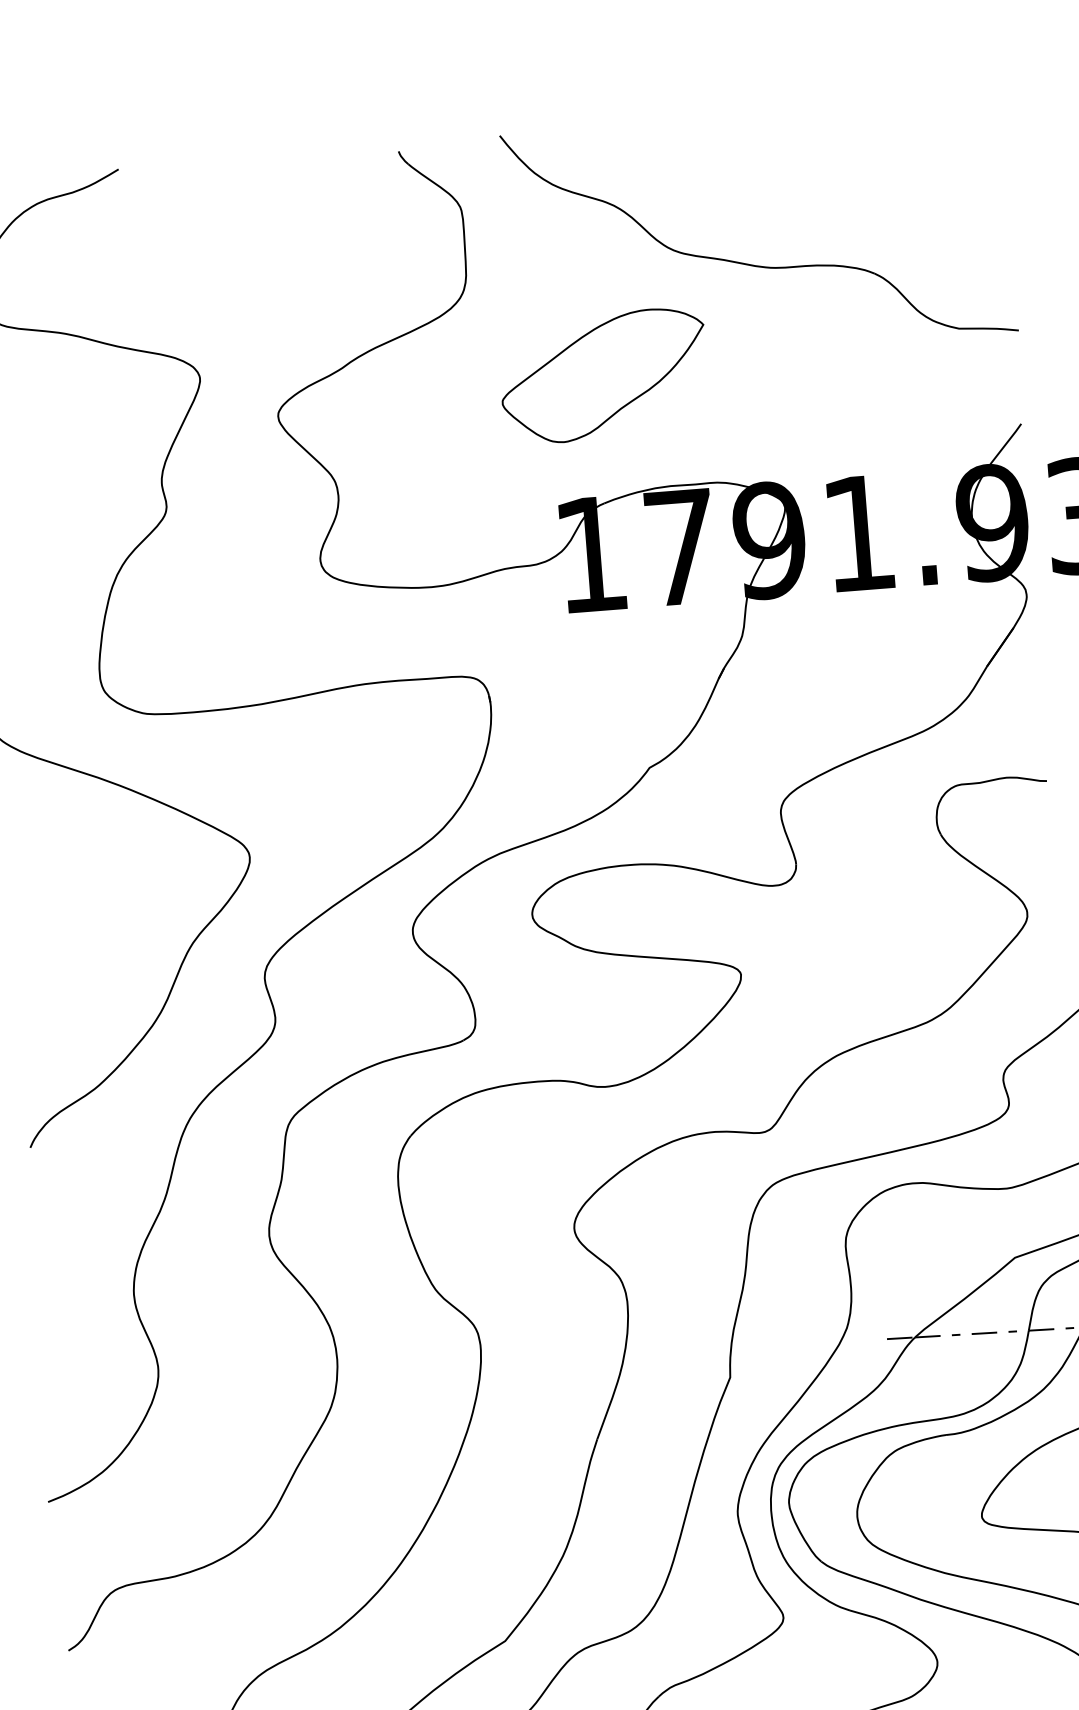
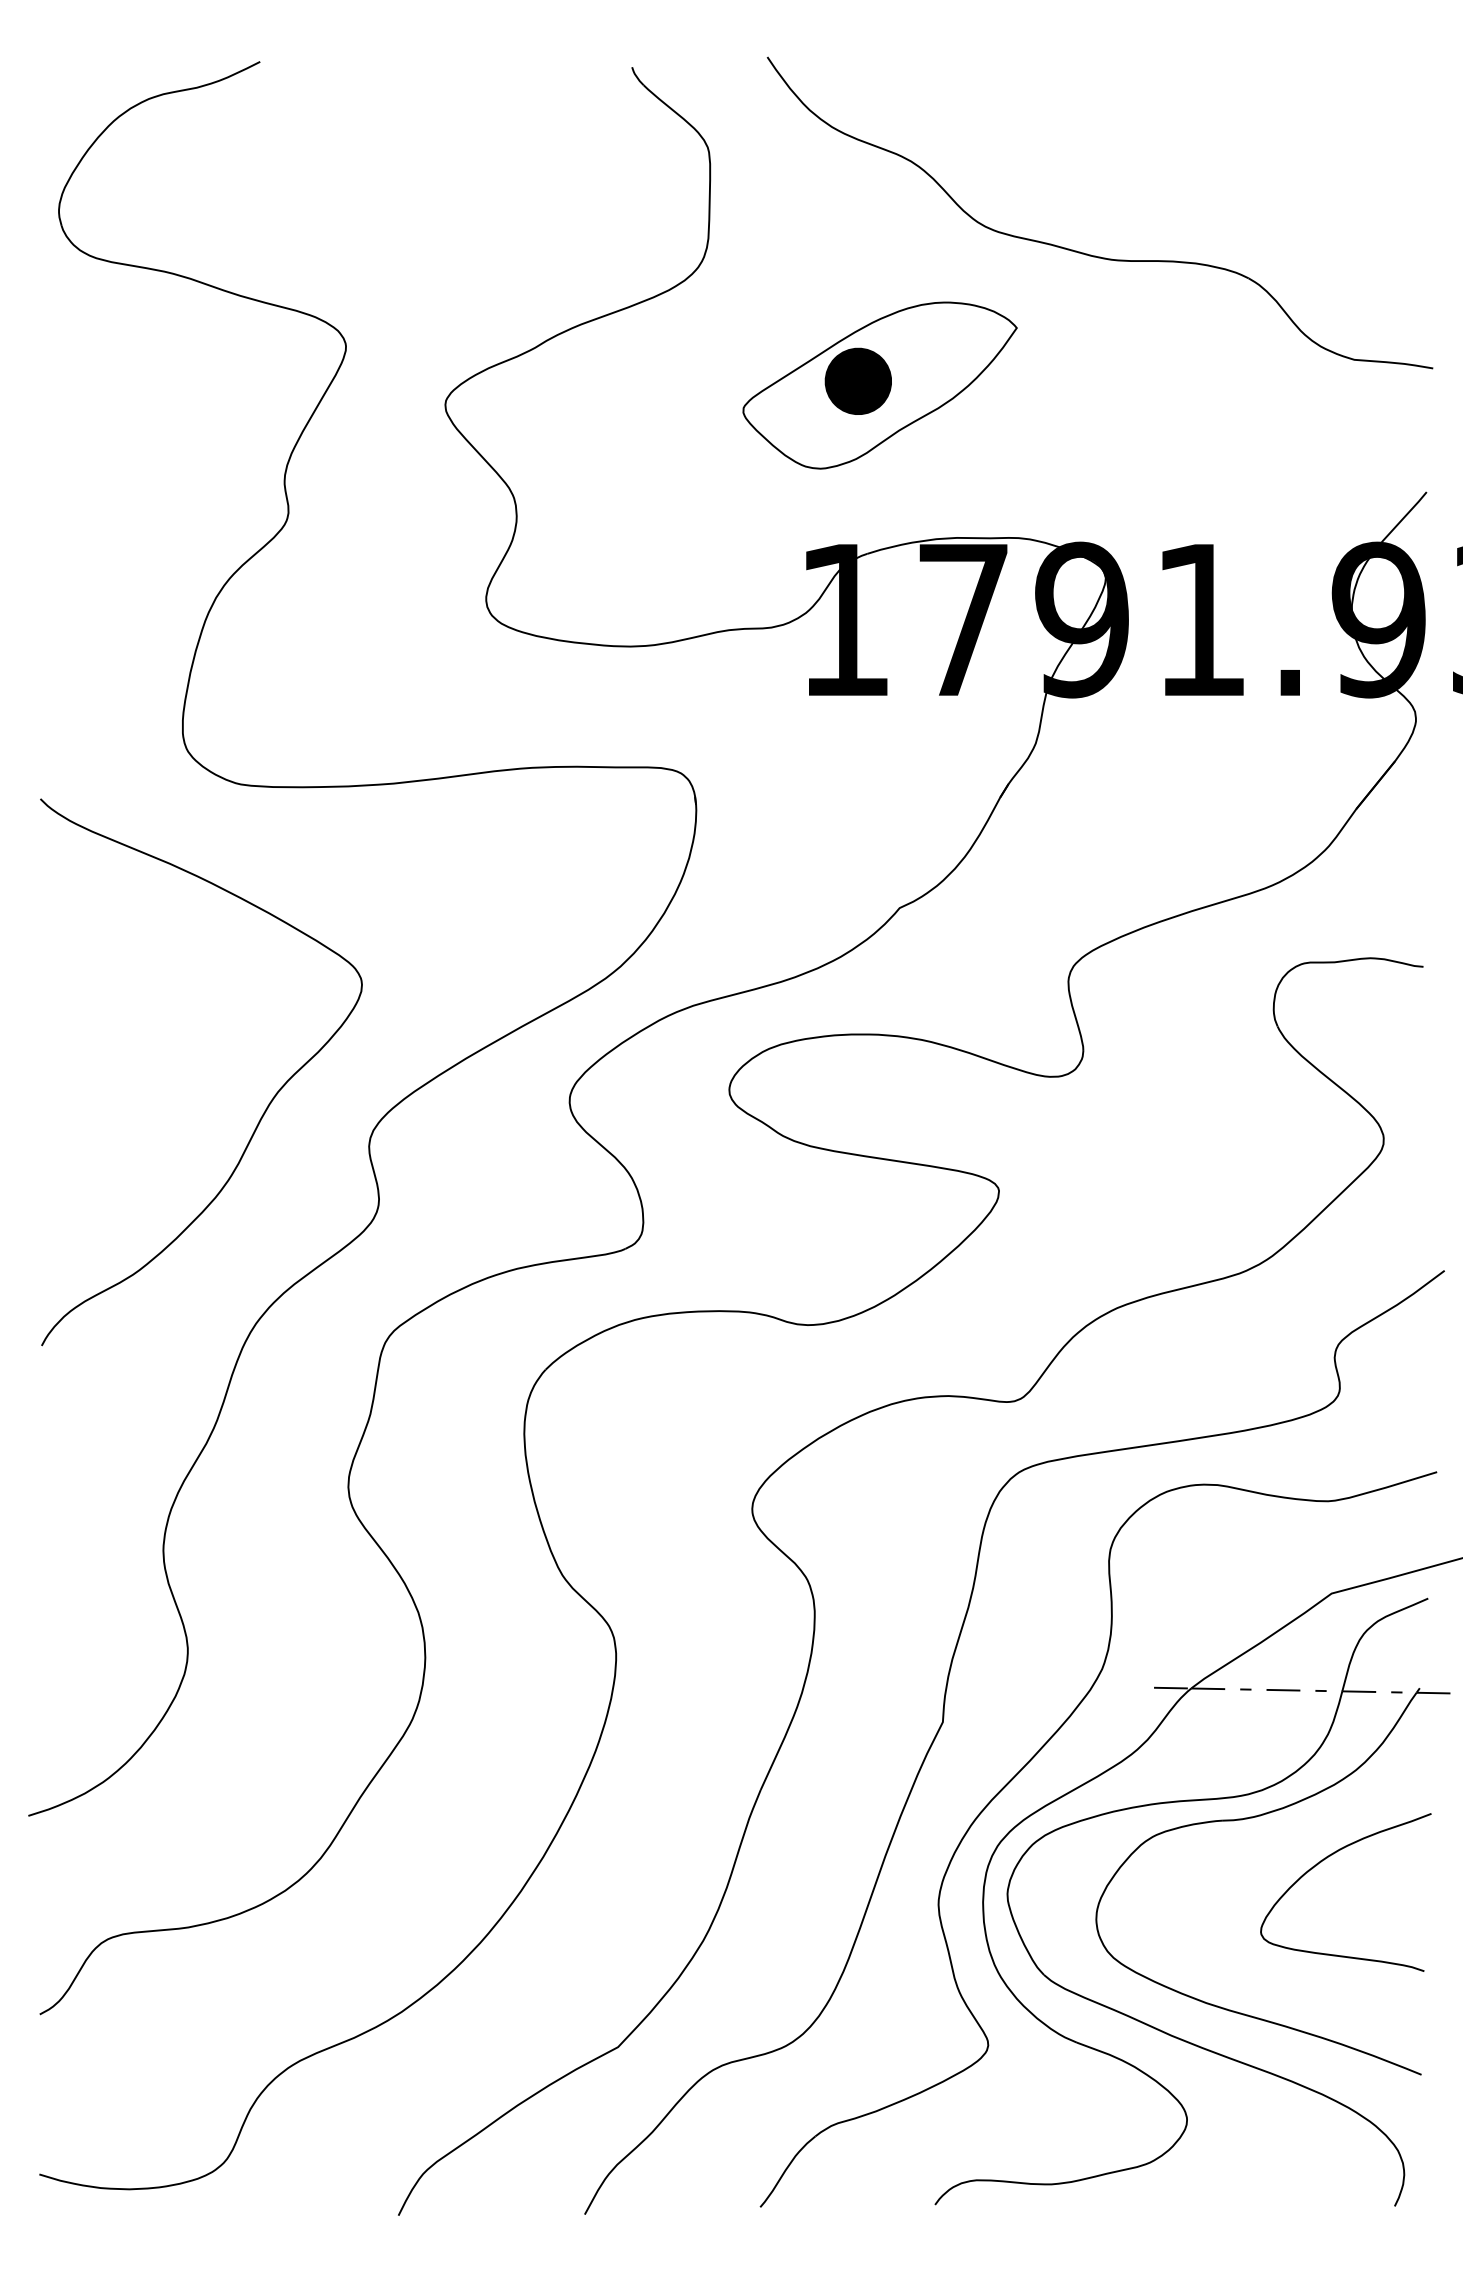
part: (586, 373) -> (857, 380), added

